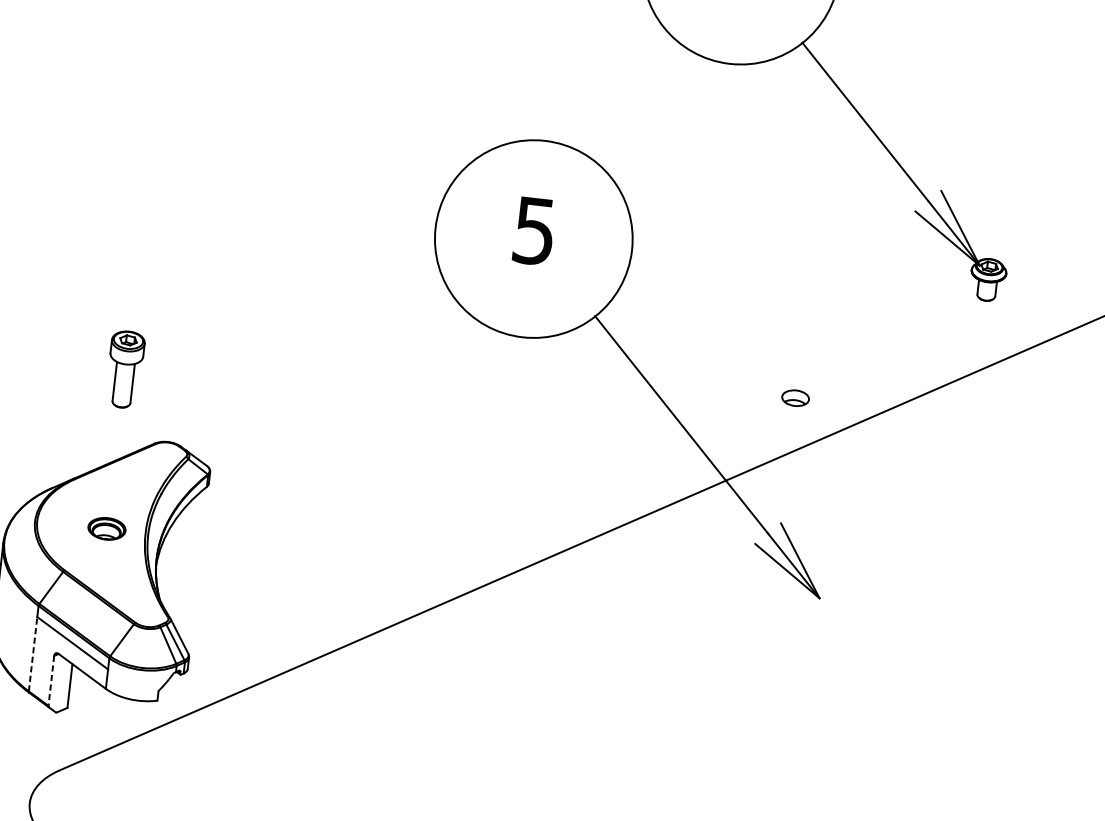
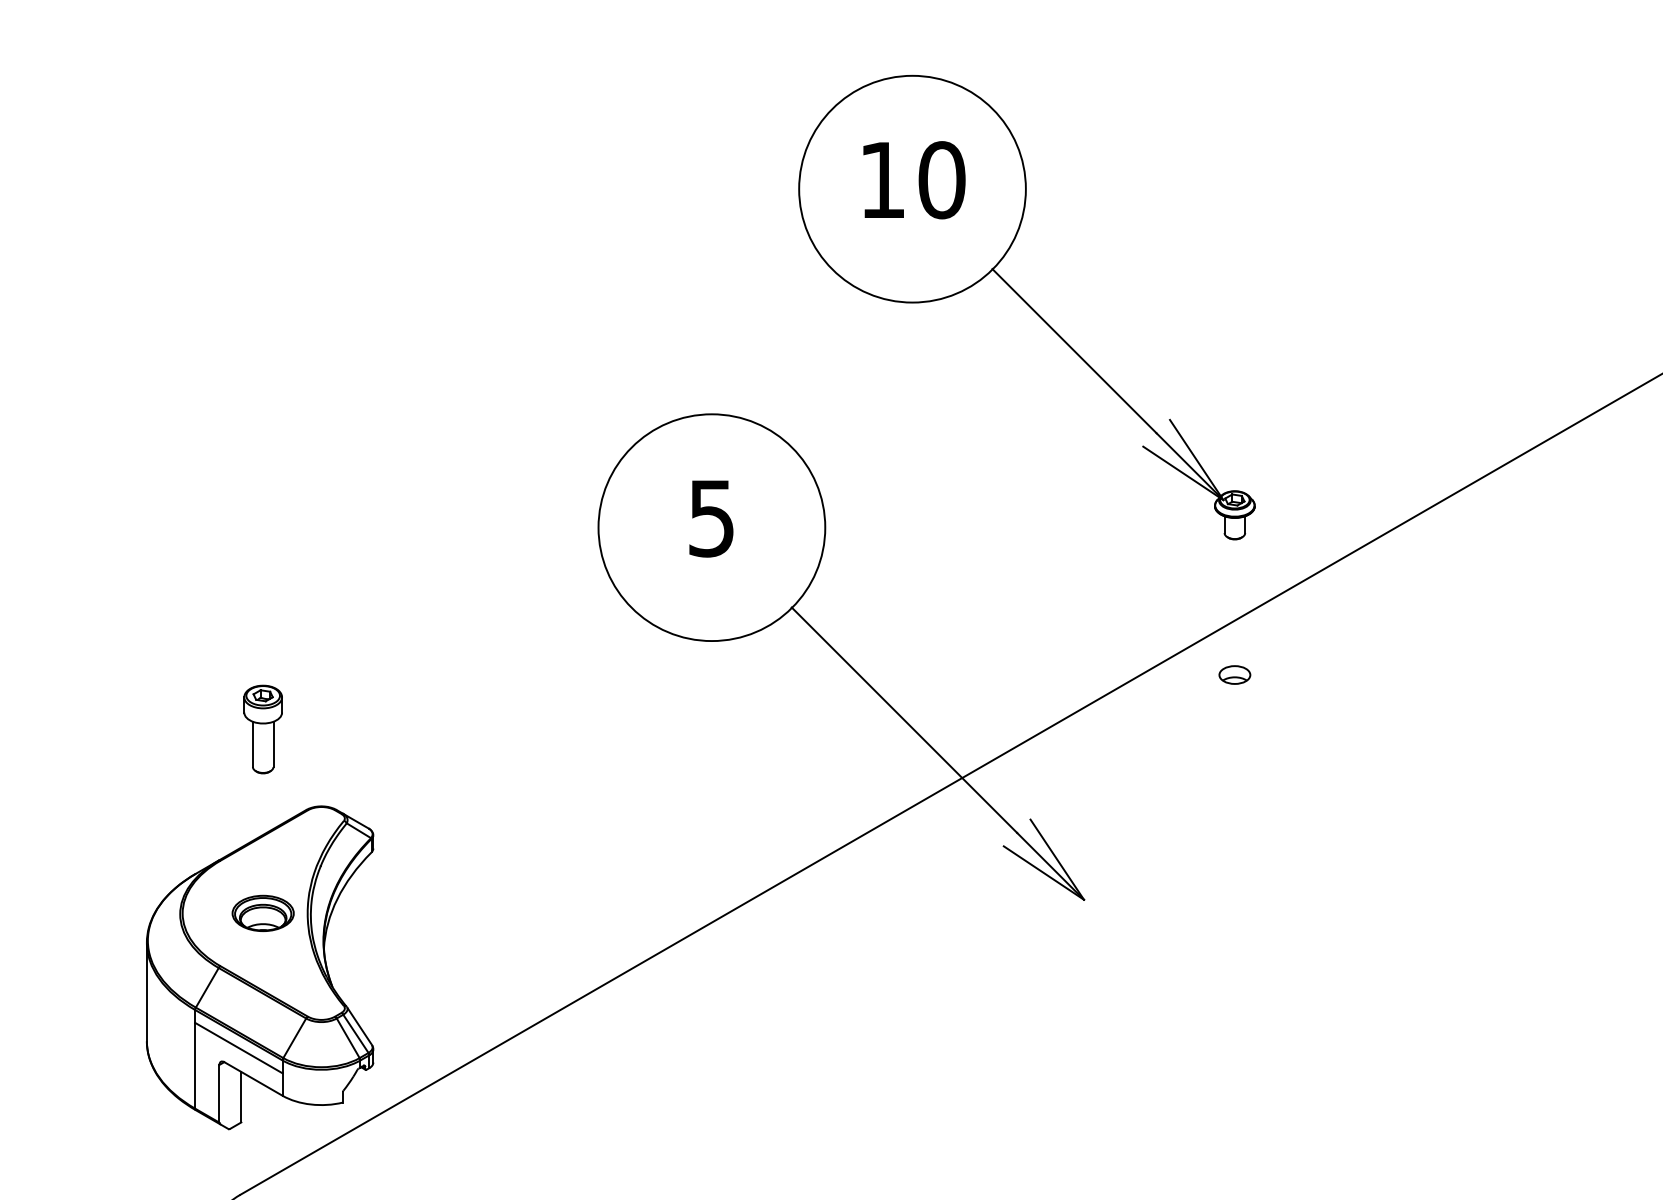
part: (795, 397) -> (1234, 674), moved
part: (106, 528) -> (262, 912), size x1.43
line: (33, 654) -> (195, 1065), dashed -> solid
line: (51, 680) -> (219, 1093), dashed -> solid

